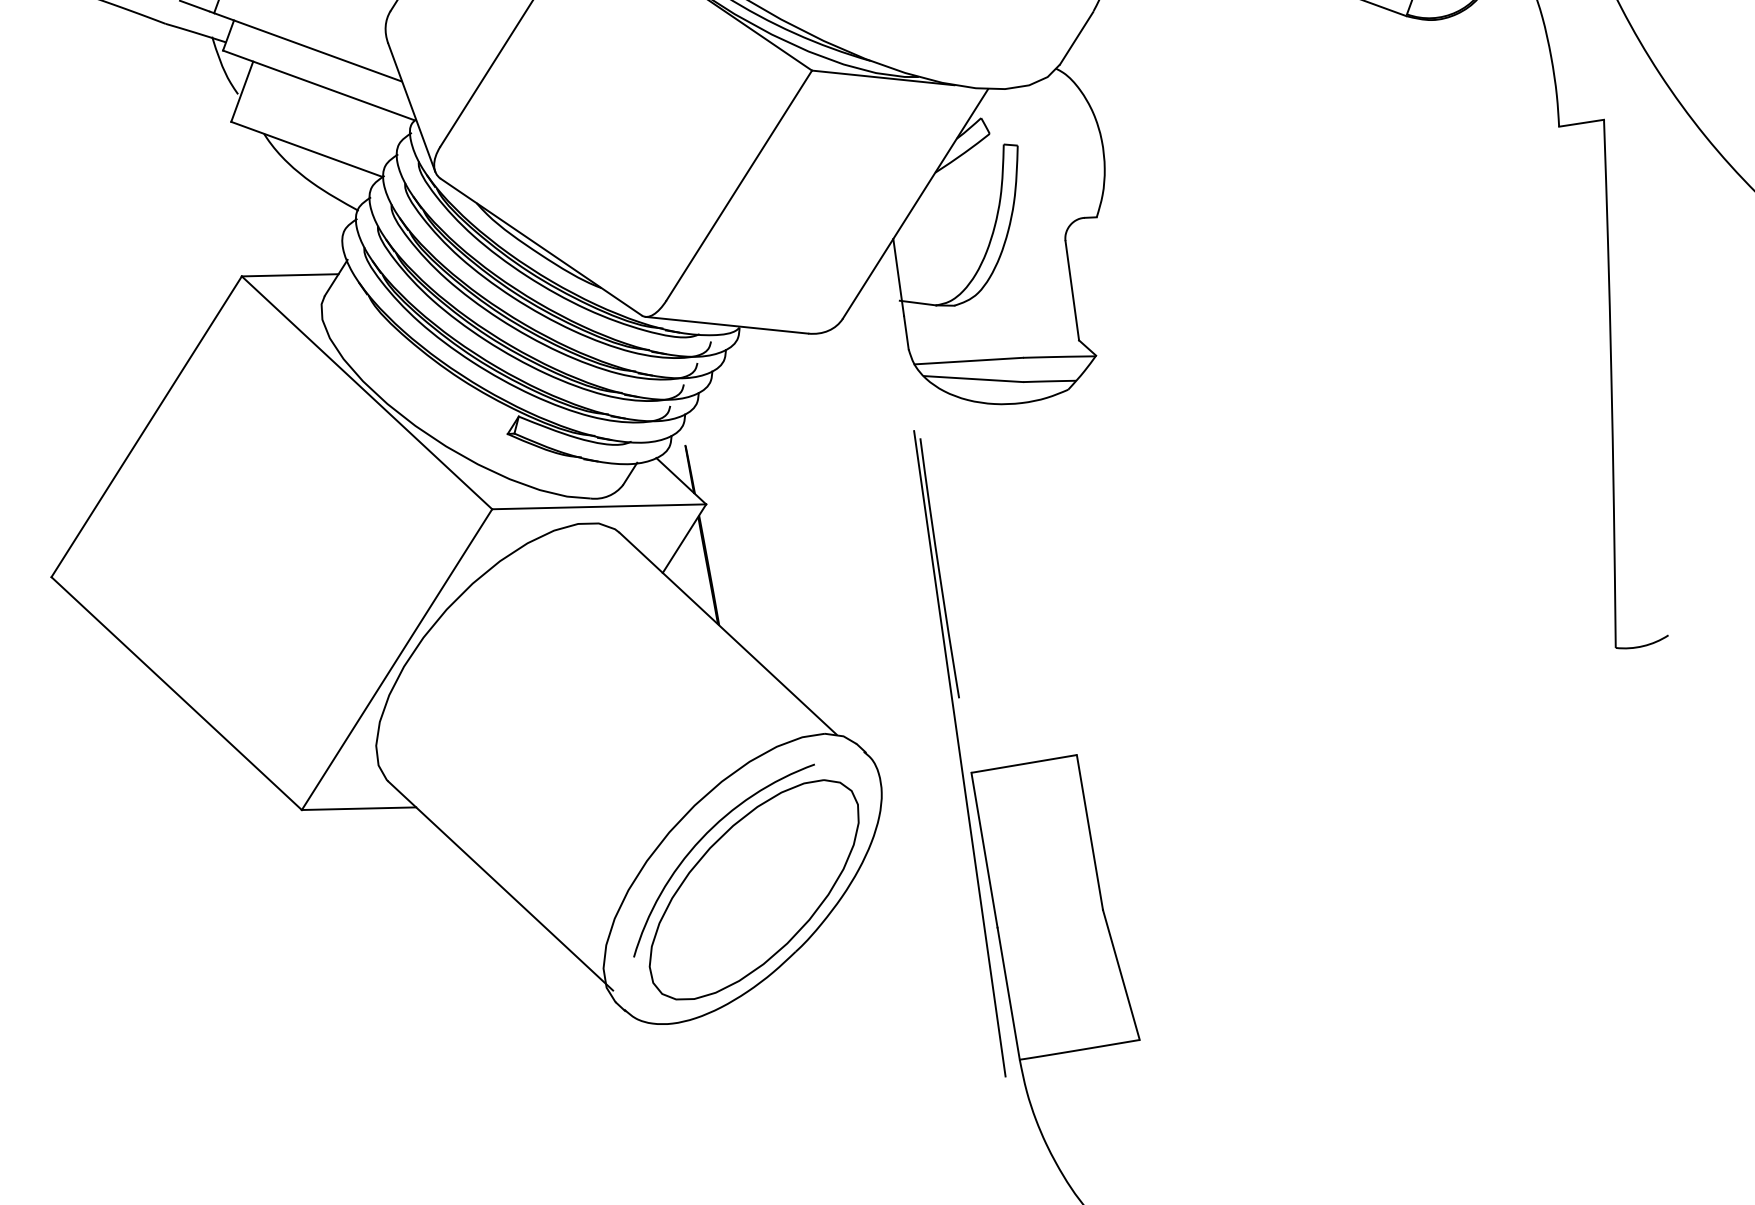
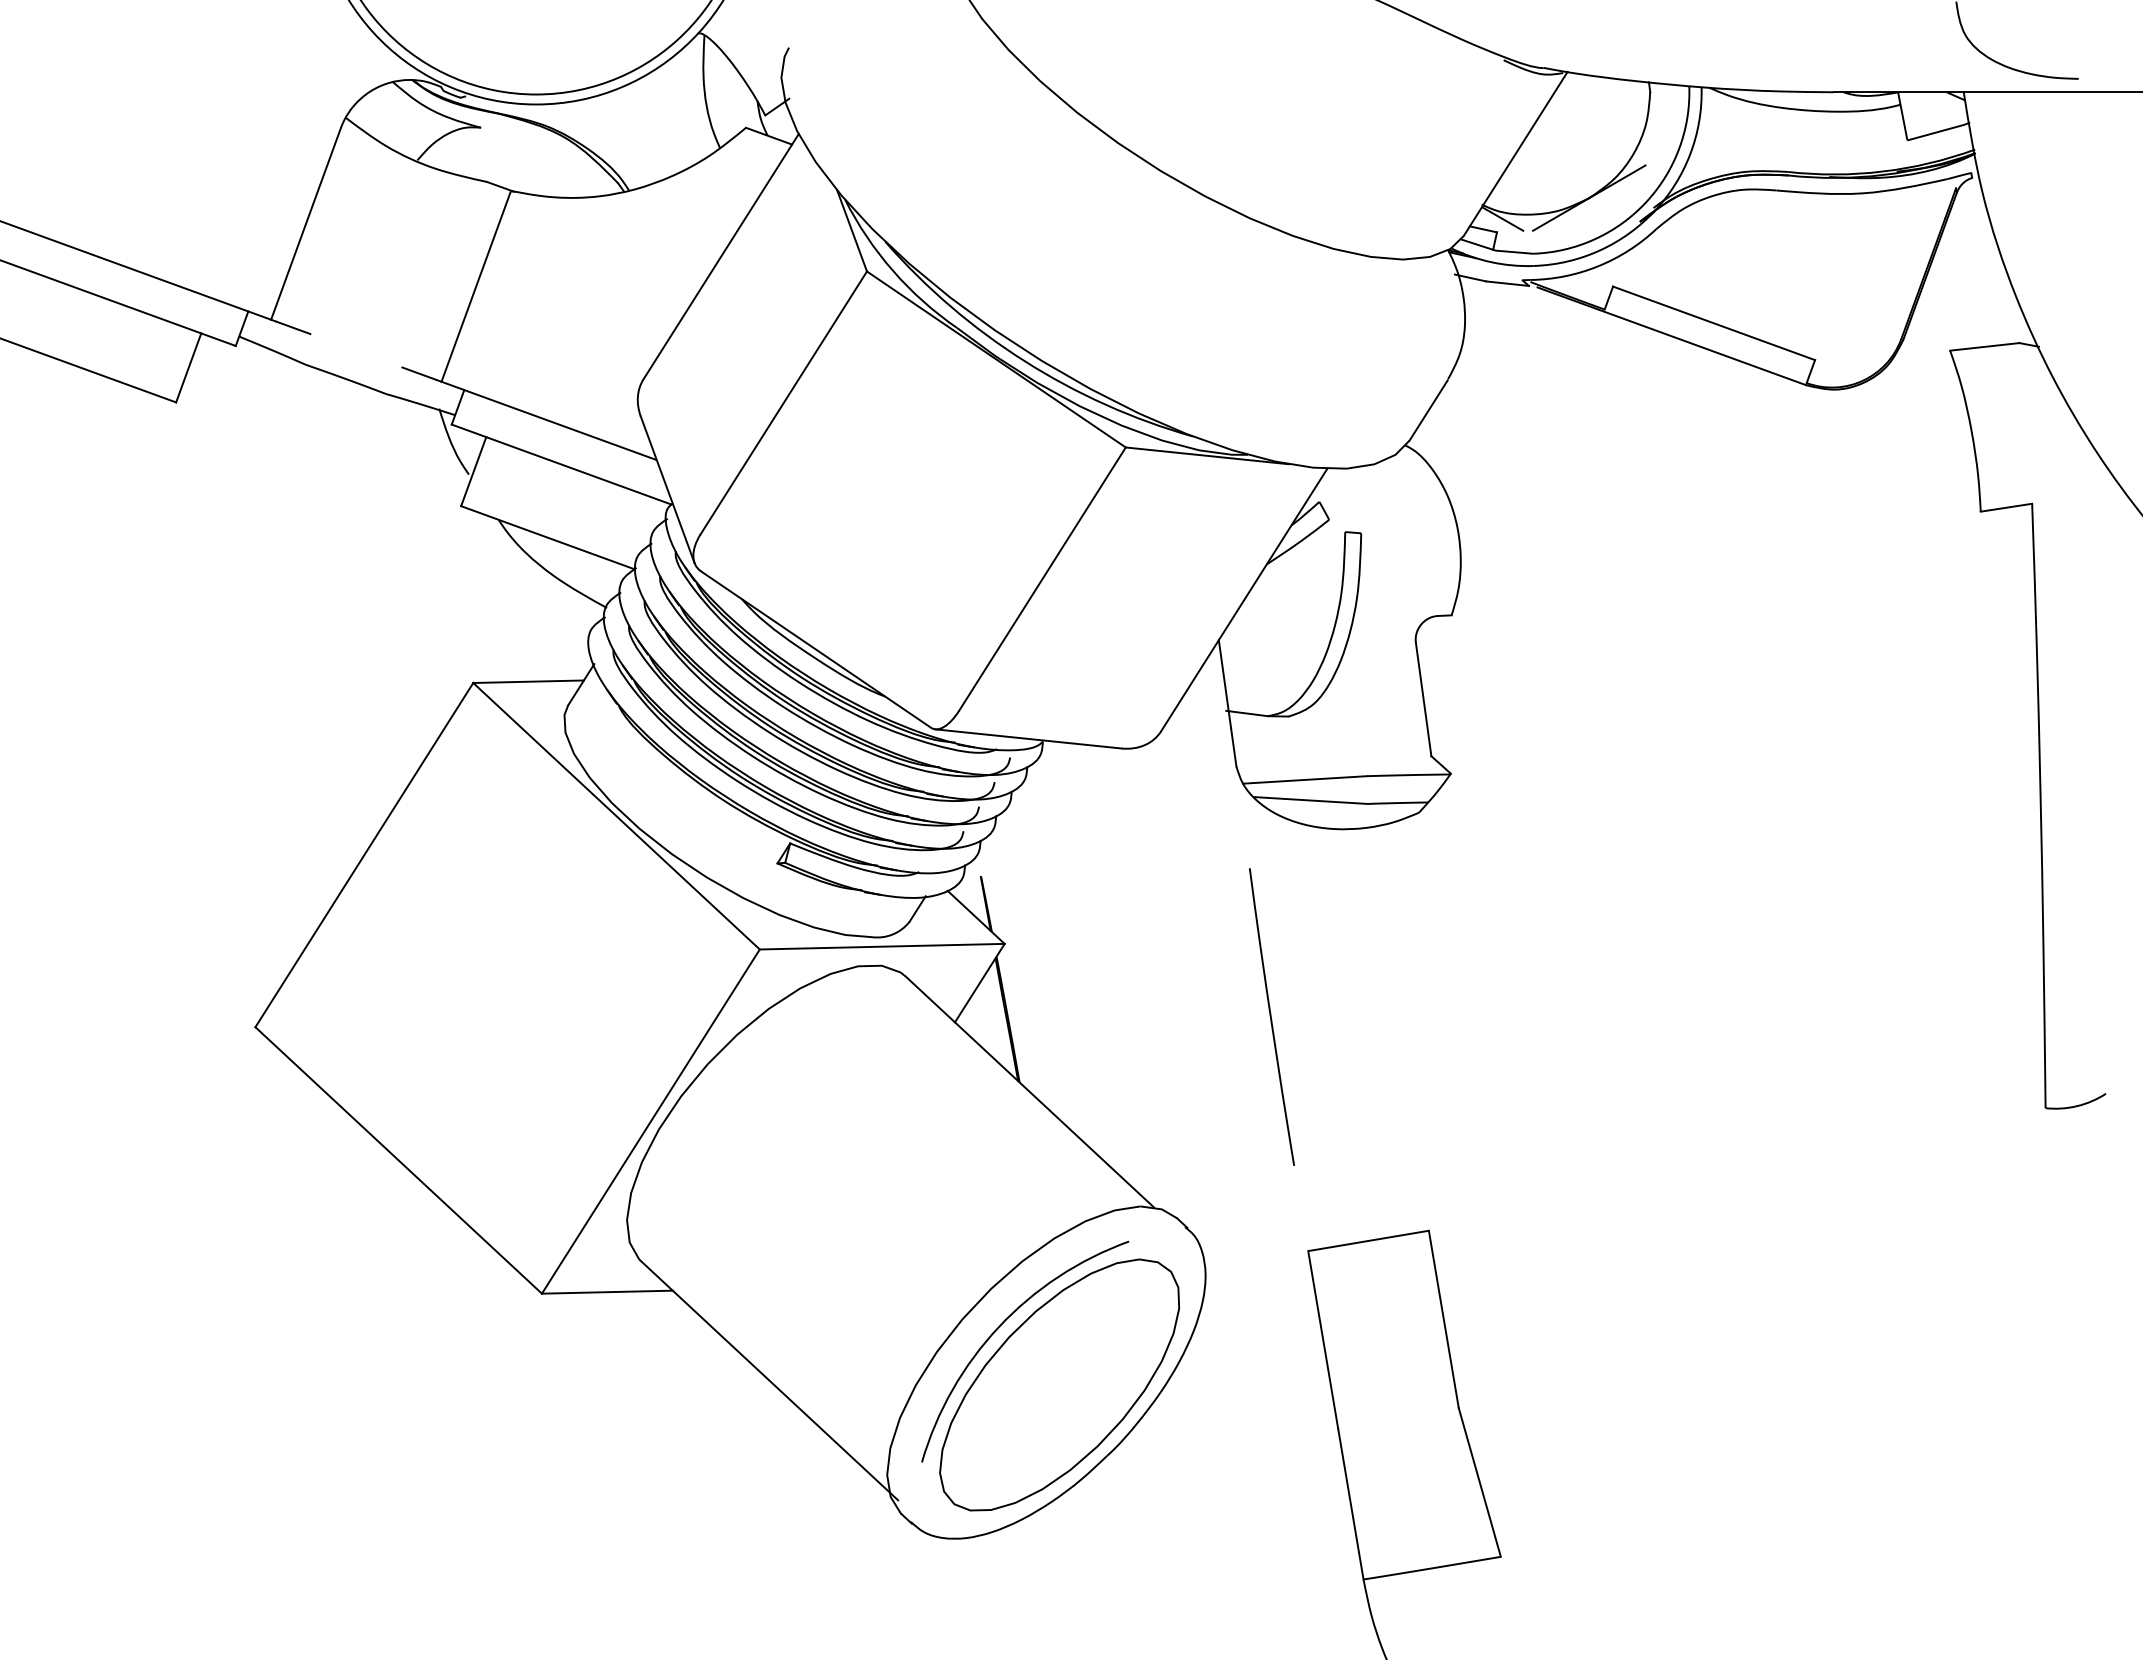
line: (959, 753) -> (1294, 1229), removed

